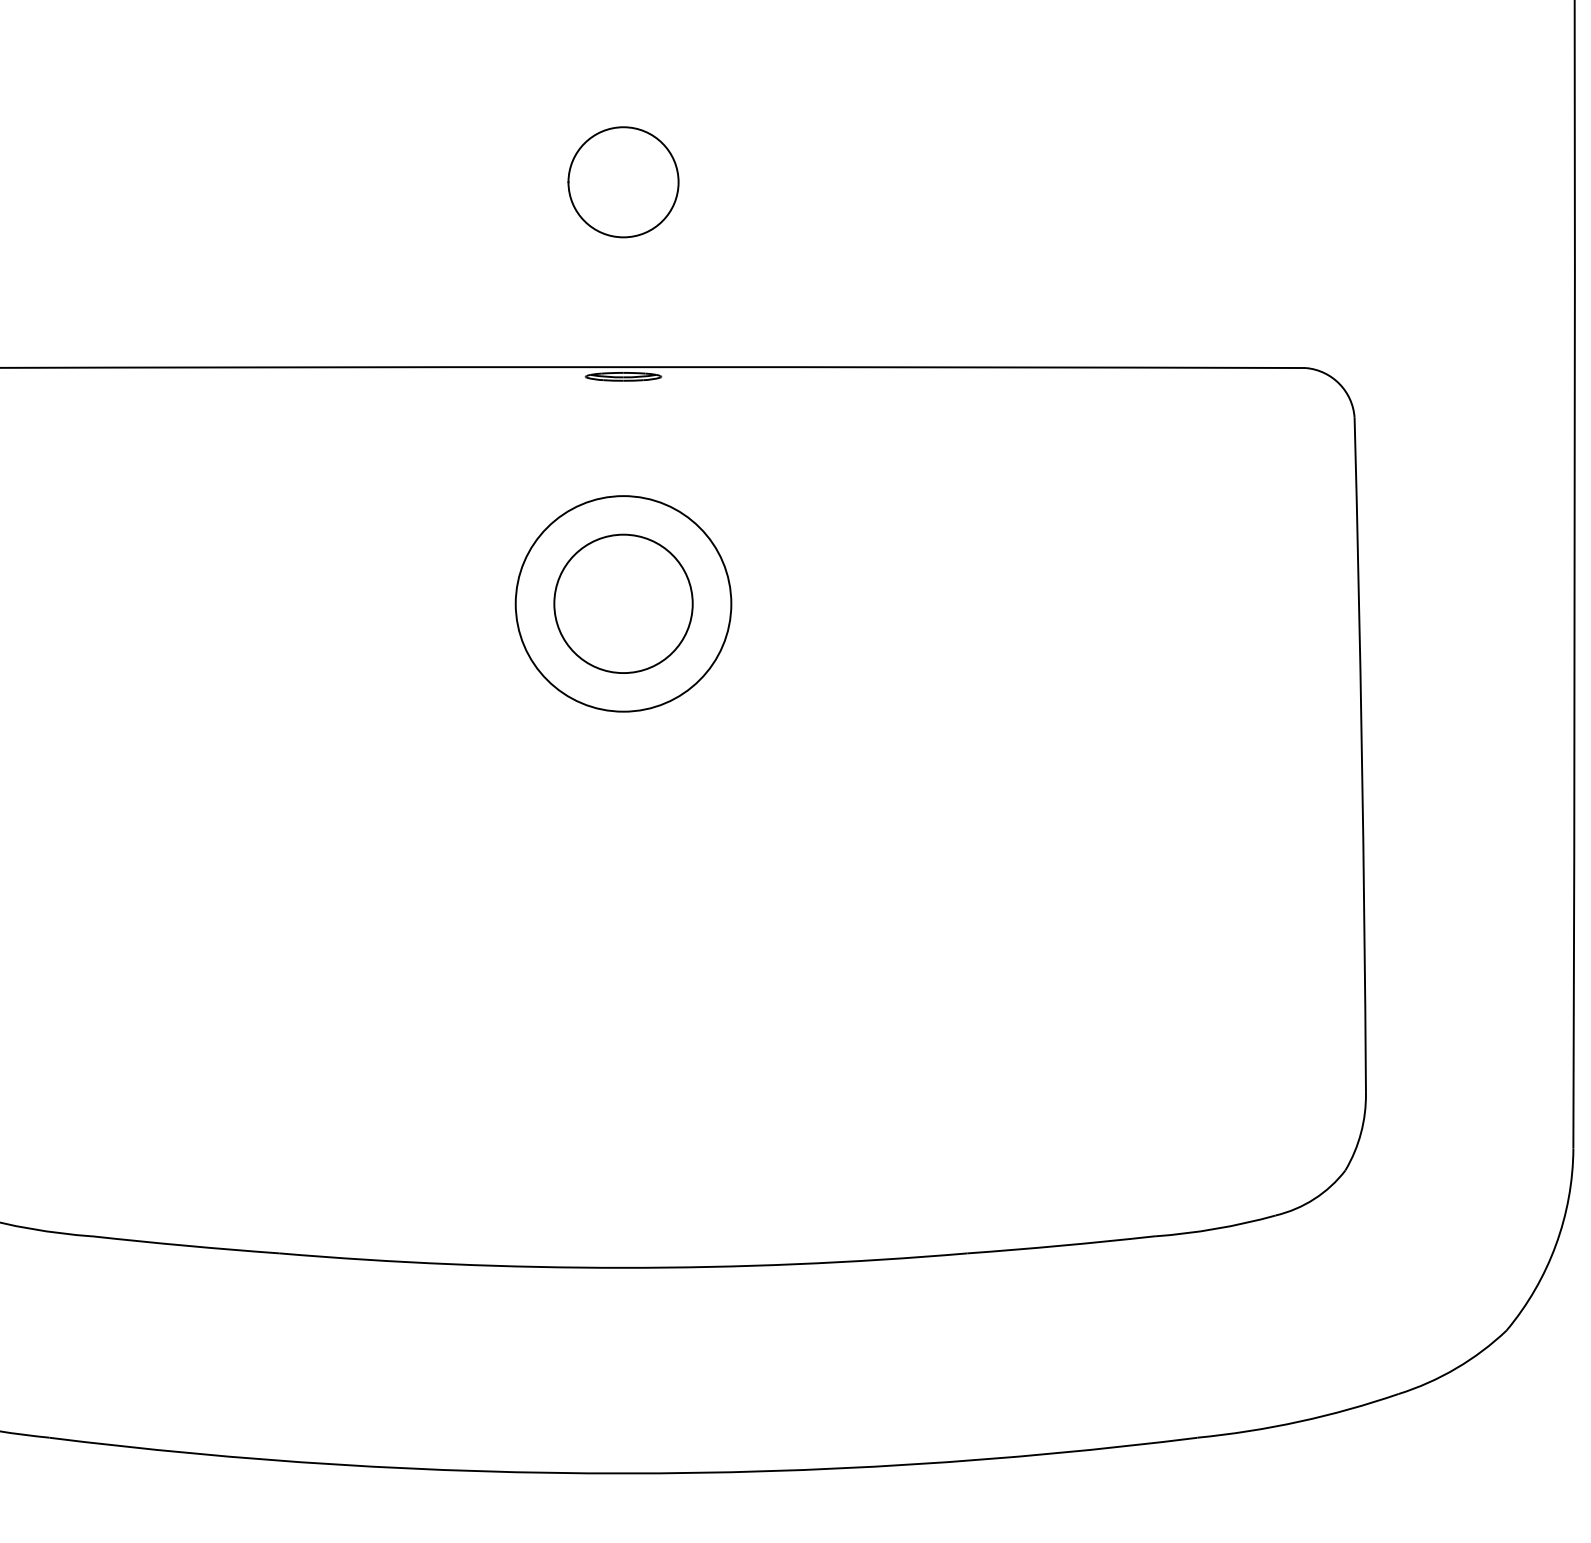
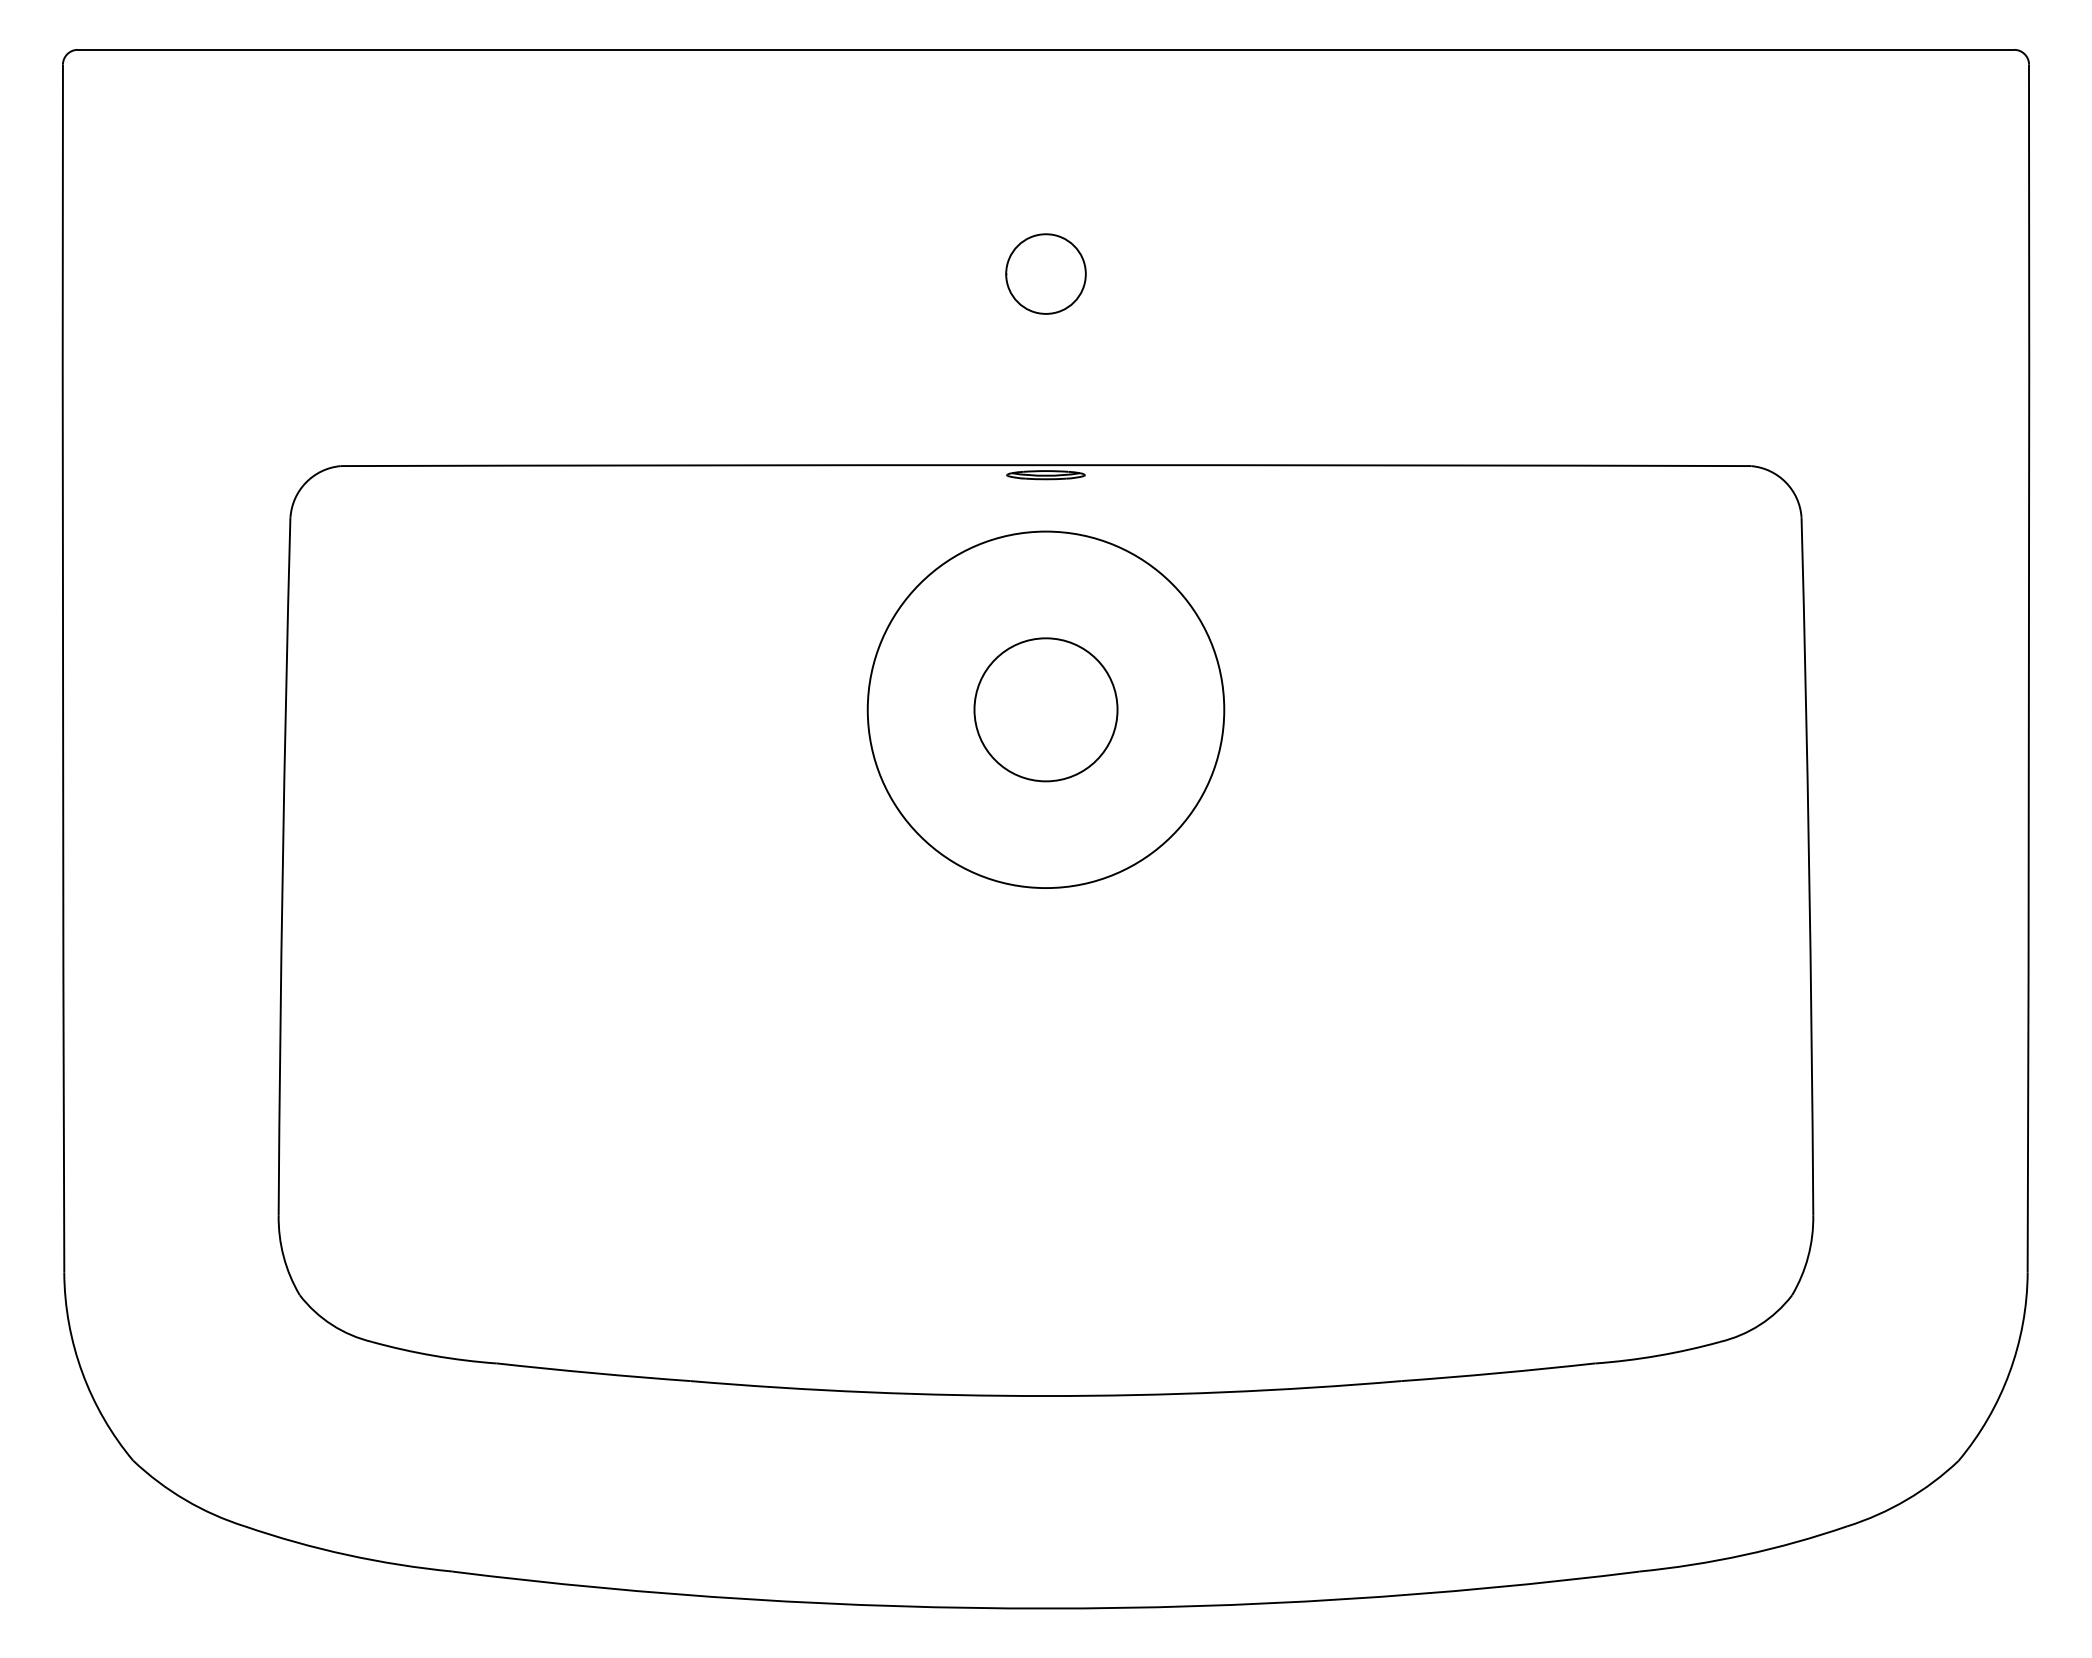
circle: (623, 181) -> (1045, 273), size x0.7
circle: (623, 603) -> (1045, 709), size x1.6

